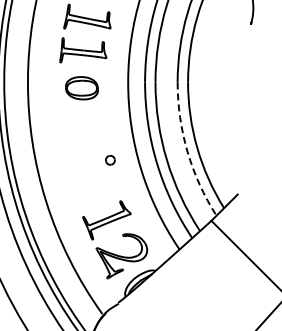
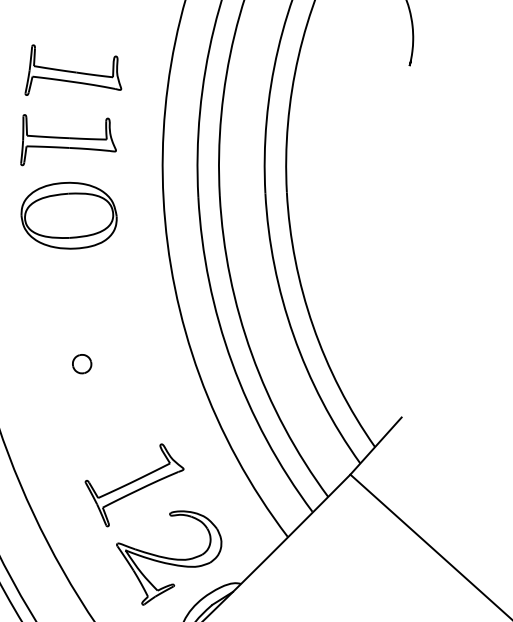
part: (81, 88) -> (68, 216), size x1.43
arc: (187, 151) -> (293, 334), dashed -> solid
part: (110, 160) -> (82, 364), moved

